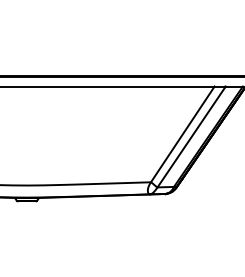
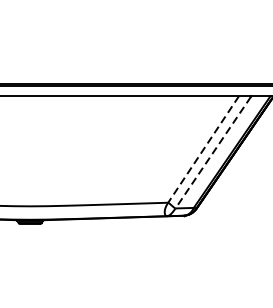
line: (182, 134) -> (203, 149), solid -> dashed
line: (191, 137) -> (213, 152), solid -> dashed

